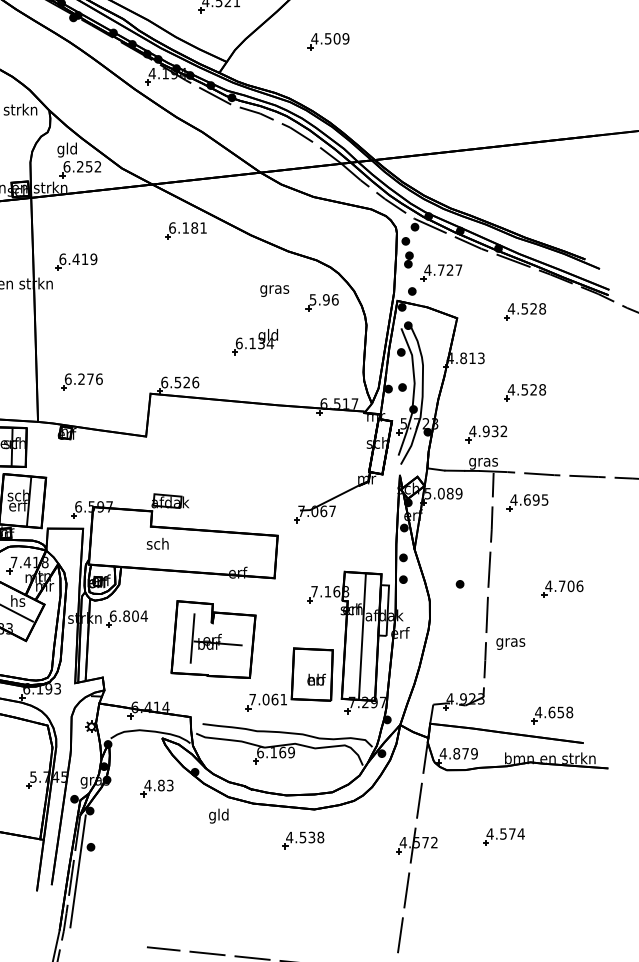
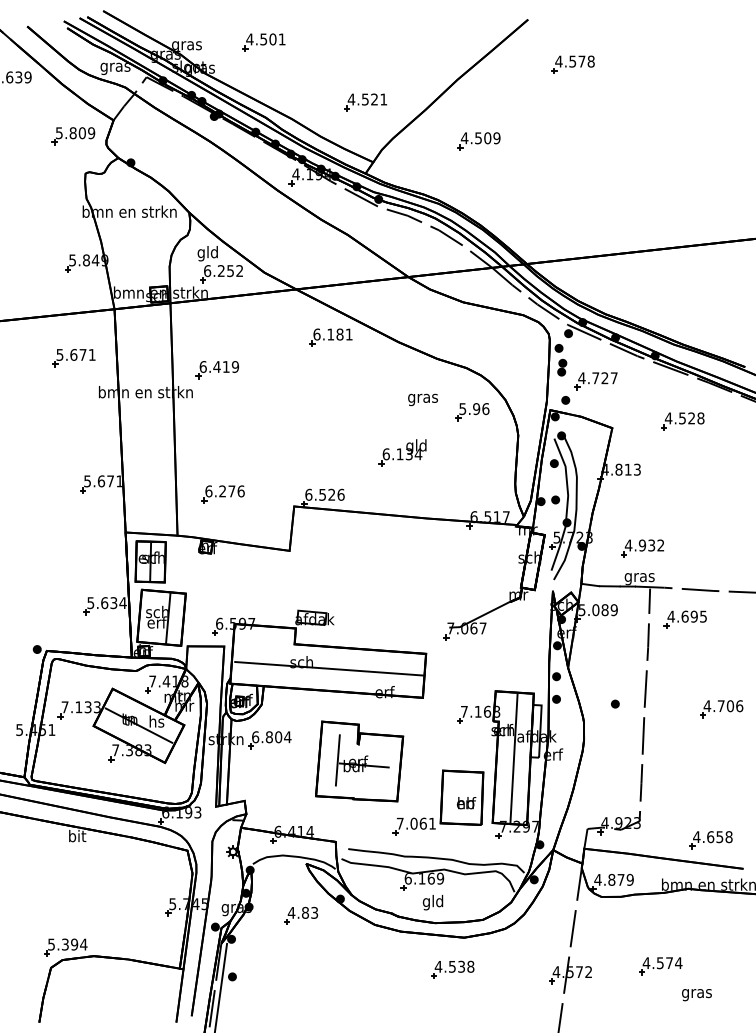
part: (524, 392) -> (682, 505), removed
line: (184, 549) -> (329, 668), added
text: (510, 644) -> (696, 995), moved
text: (218, 816) -> (432, 902), moved

